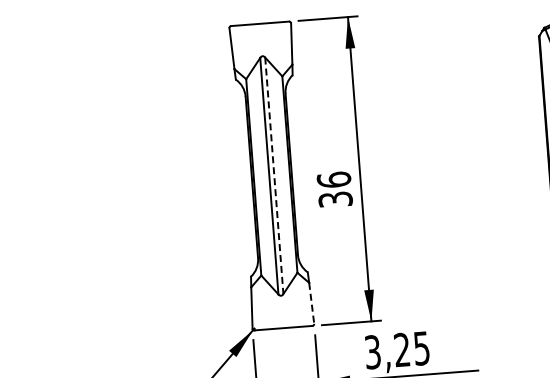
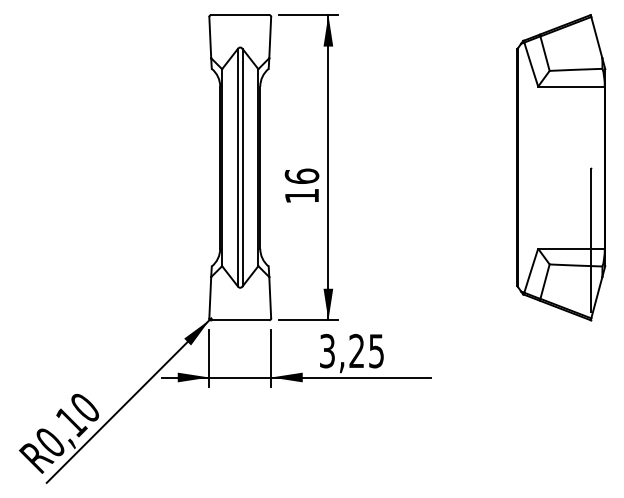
line: (274, 175) -> (242, 167), dashed -> solid
text: (335, 199) -> (301, 195), 36 -> 16
line: (311, 303) -> (270, 297), dashed -> solid

